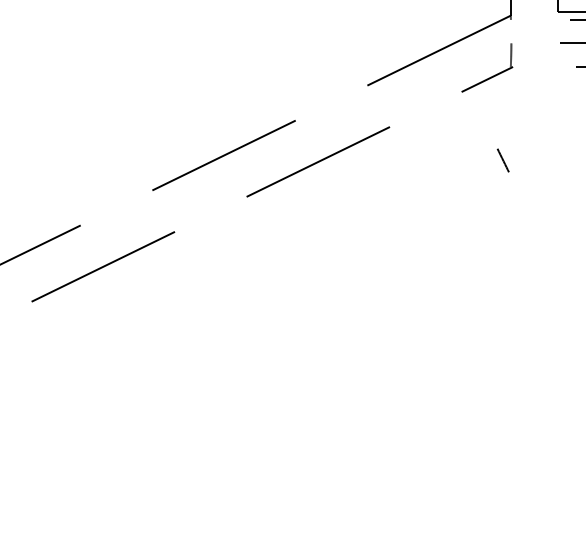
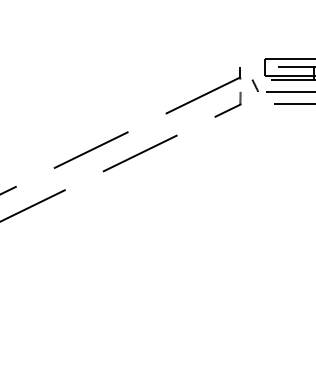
line: (501, 160) -> (254, 85), moved

